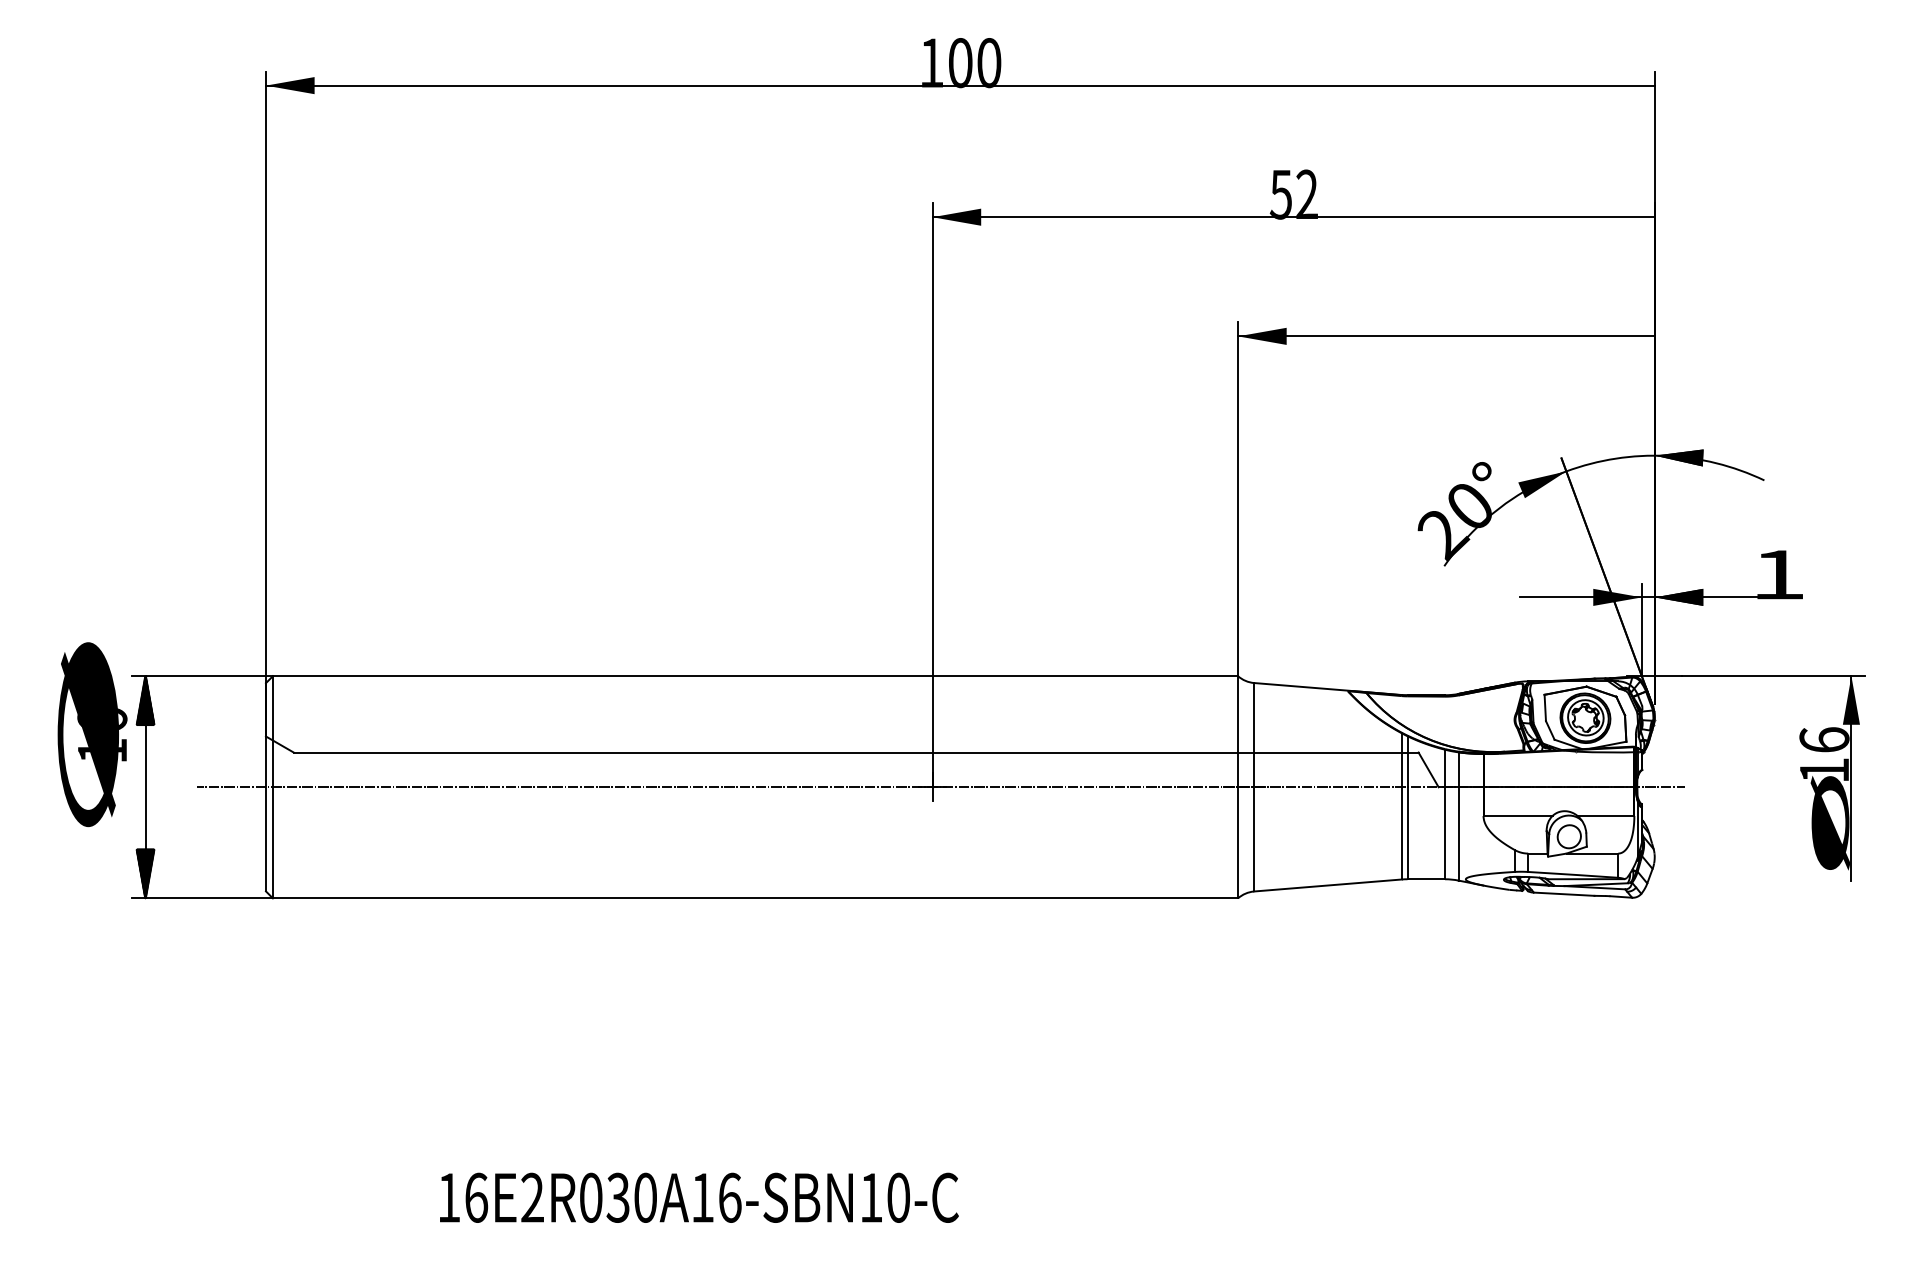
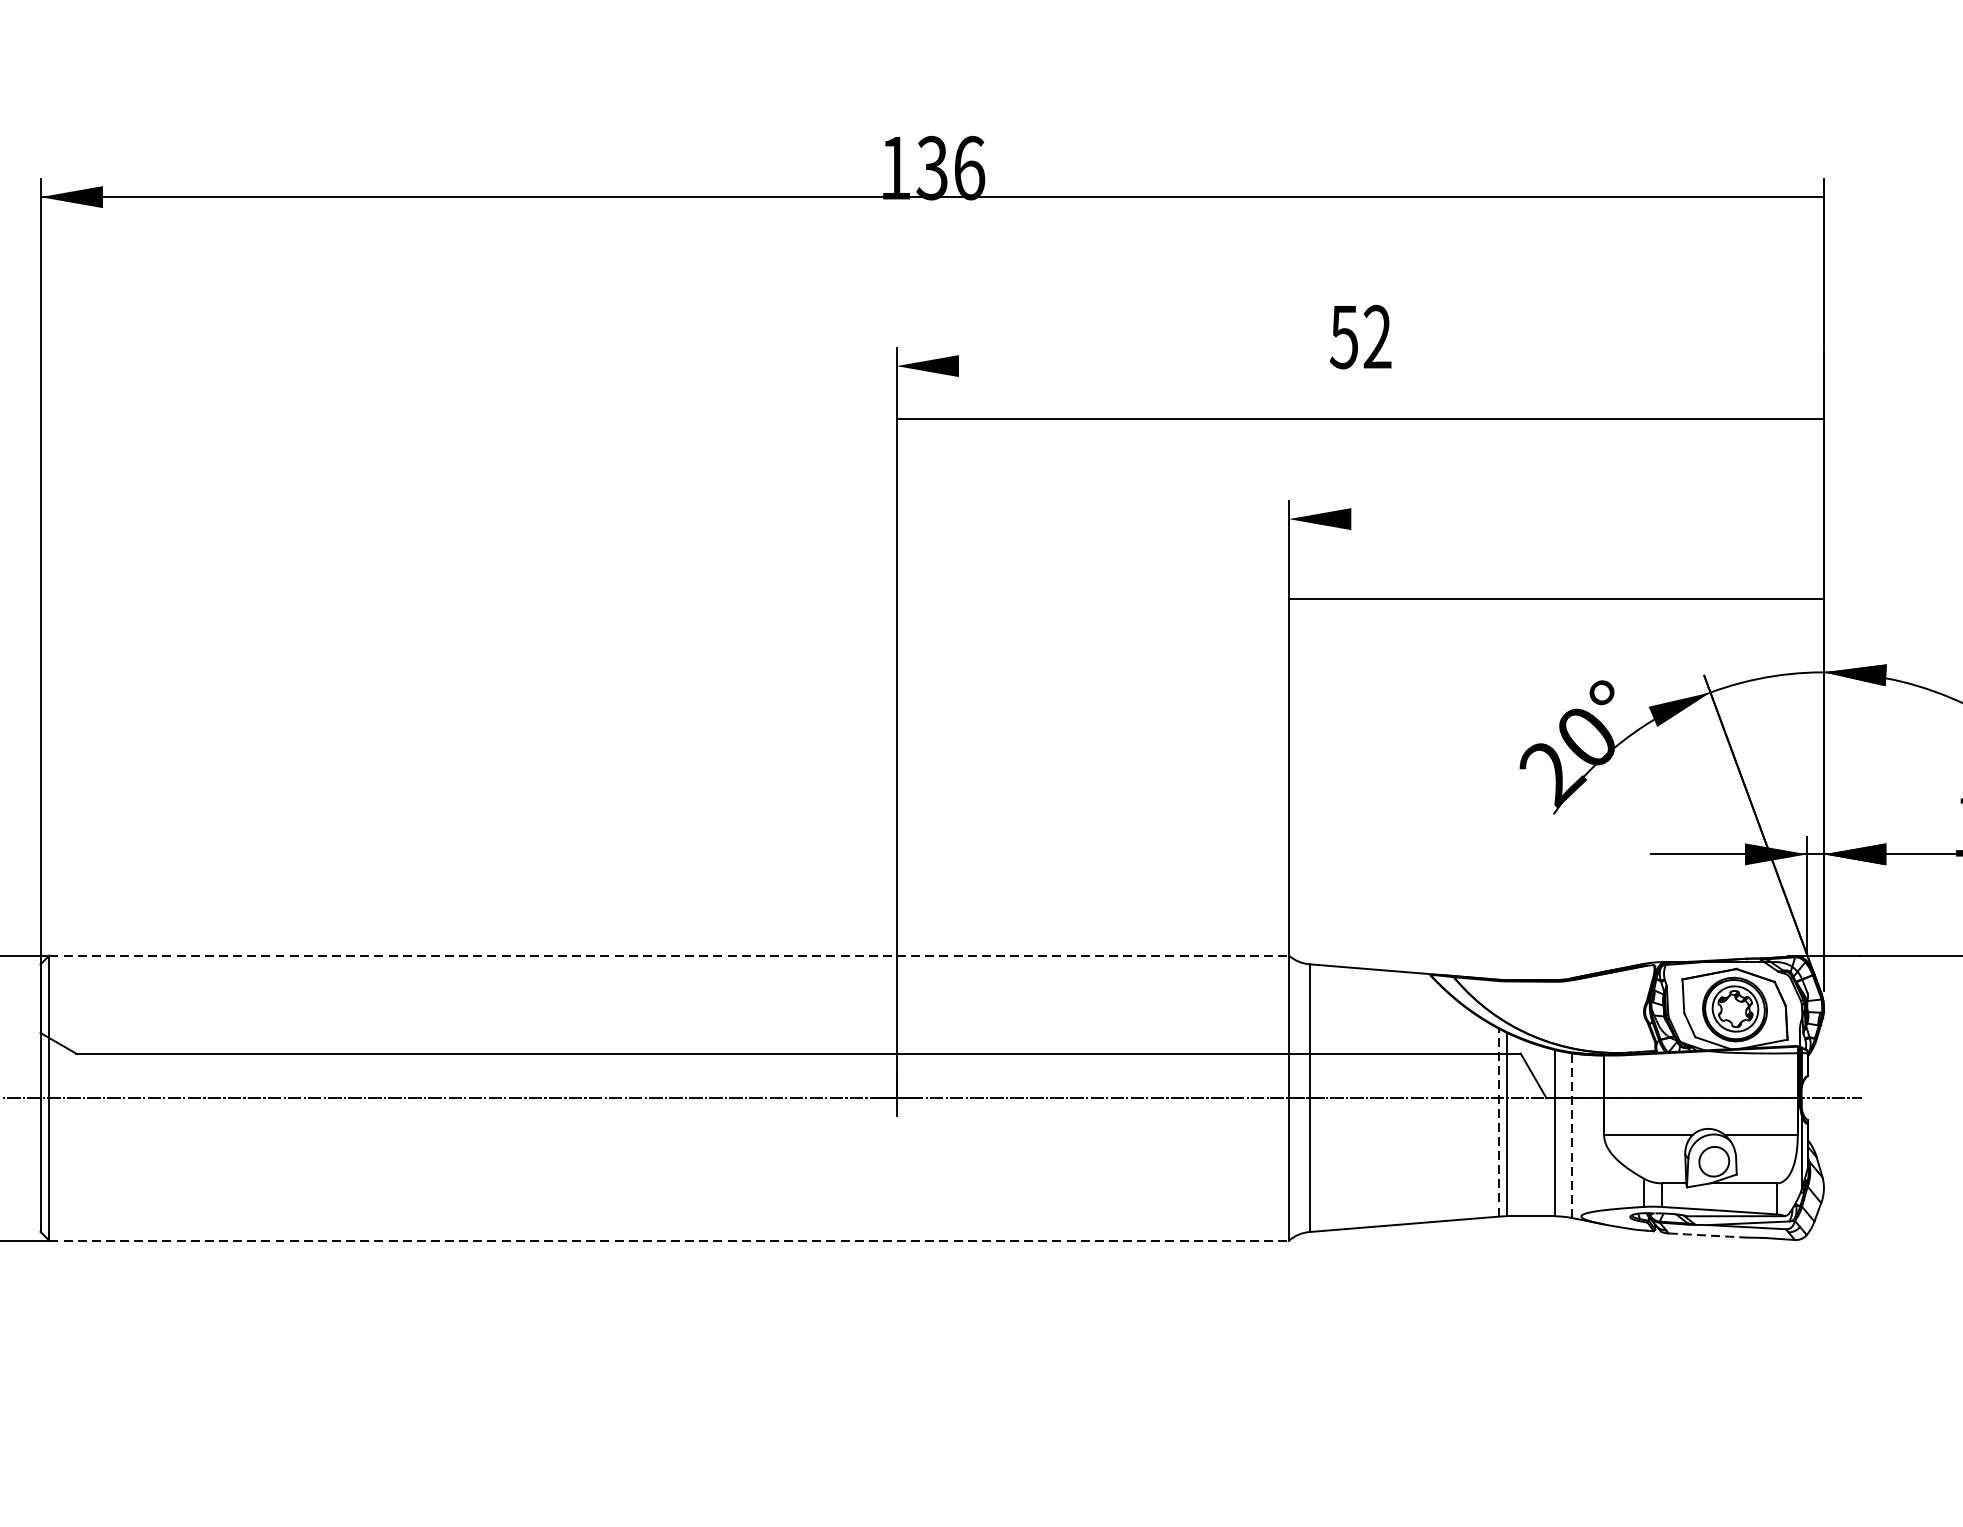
text: (974, 63) -> (950, 168), 100 -> 136
line: (1293, 217) -> (1360, 419), moved
line: (1446, 336) -> (1556, 598), moved
line: (755, 676) -> (669, 955), solid -> dashed
line: (1401, 805) -> (1498, 1121), solid -> dashed
line: (1458, 815) -> (1571, 1134), solid -> dashed
line: (1564, 894) -> (1708, 1235), solid -> dashed
line: (755, 898) -> (669, 1241), solid -> dashed

